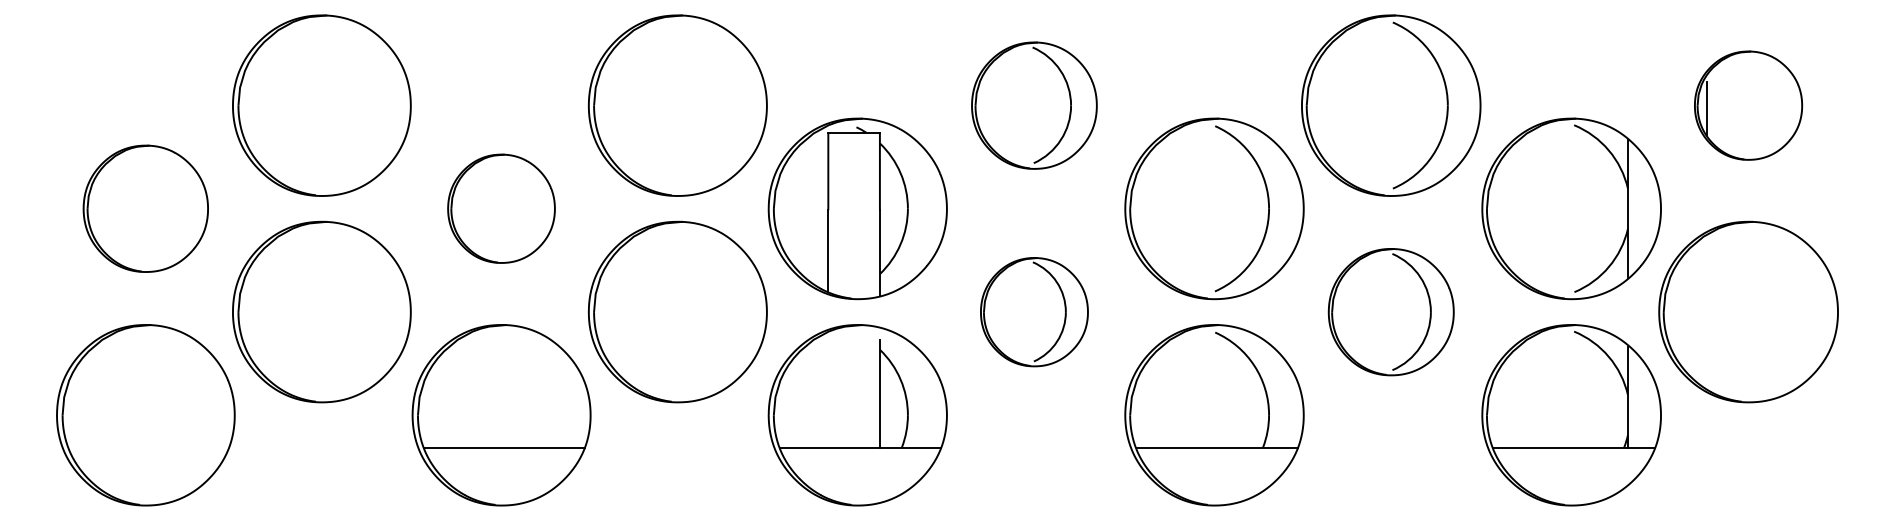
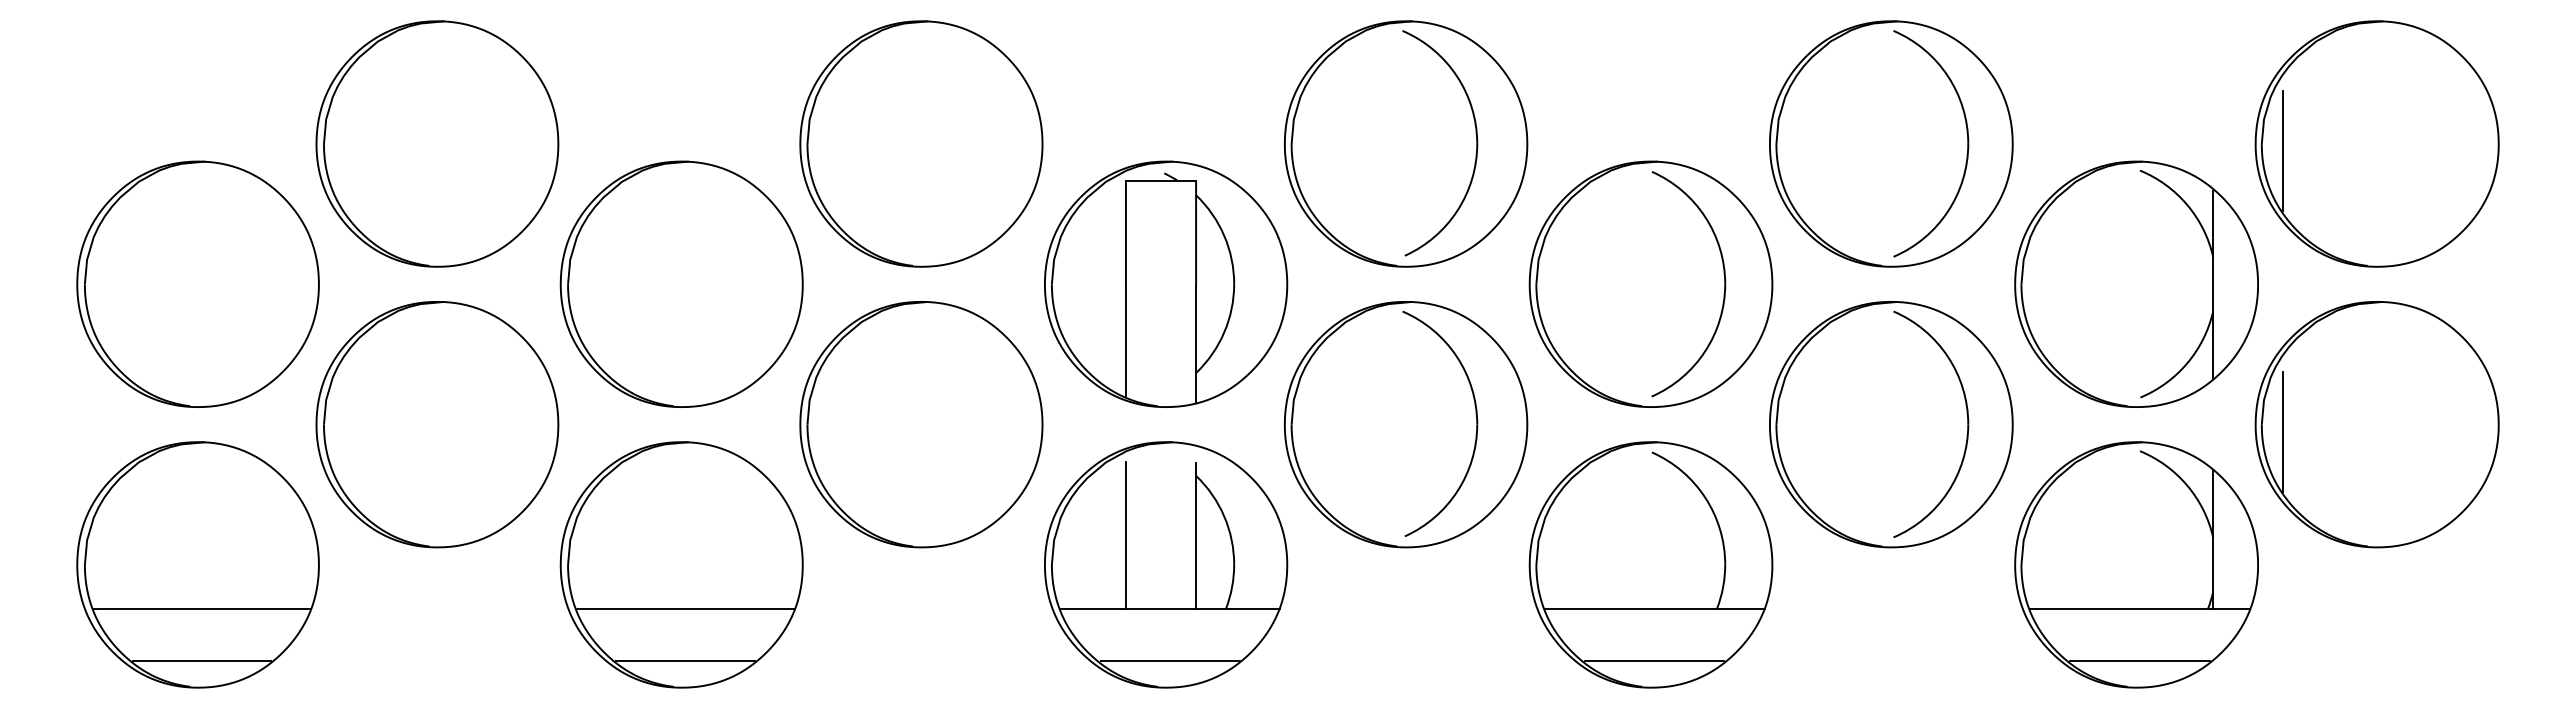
part: (1034, 105) -> (1406, 143), size x1.43
part: (1748, 105) -> (2376, 143), size x1.67
part: (145, 208) -> (197, 283), size x1.43
part: (501, 208) -> (681, 283), size x1.67
part: (1034, 311) -> (1406, 424), size x1.67
part: (1391, 311) -> (1891, 424), size x1.43
line: (1679, 317) -> (2283, 431), added
line: (827, 392) -> (1125, 534), added
line: (149, 447) -> (202, 608), added
line: (149, 486) -> (202, 661), added
line: (504, 486) -> (685, 661), added
line: (860, 486) -> (1169, 661), added
line: (1217, 486) -> (1654, 661), added
line: (1574, 486) -> (2140, 661), added

